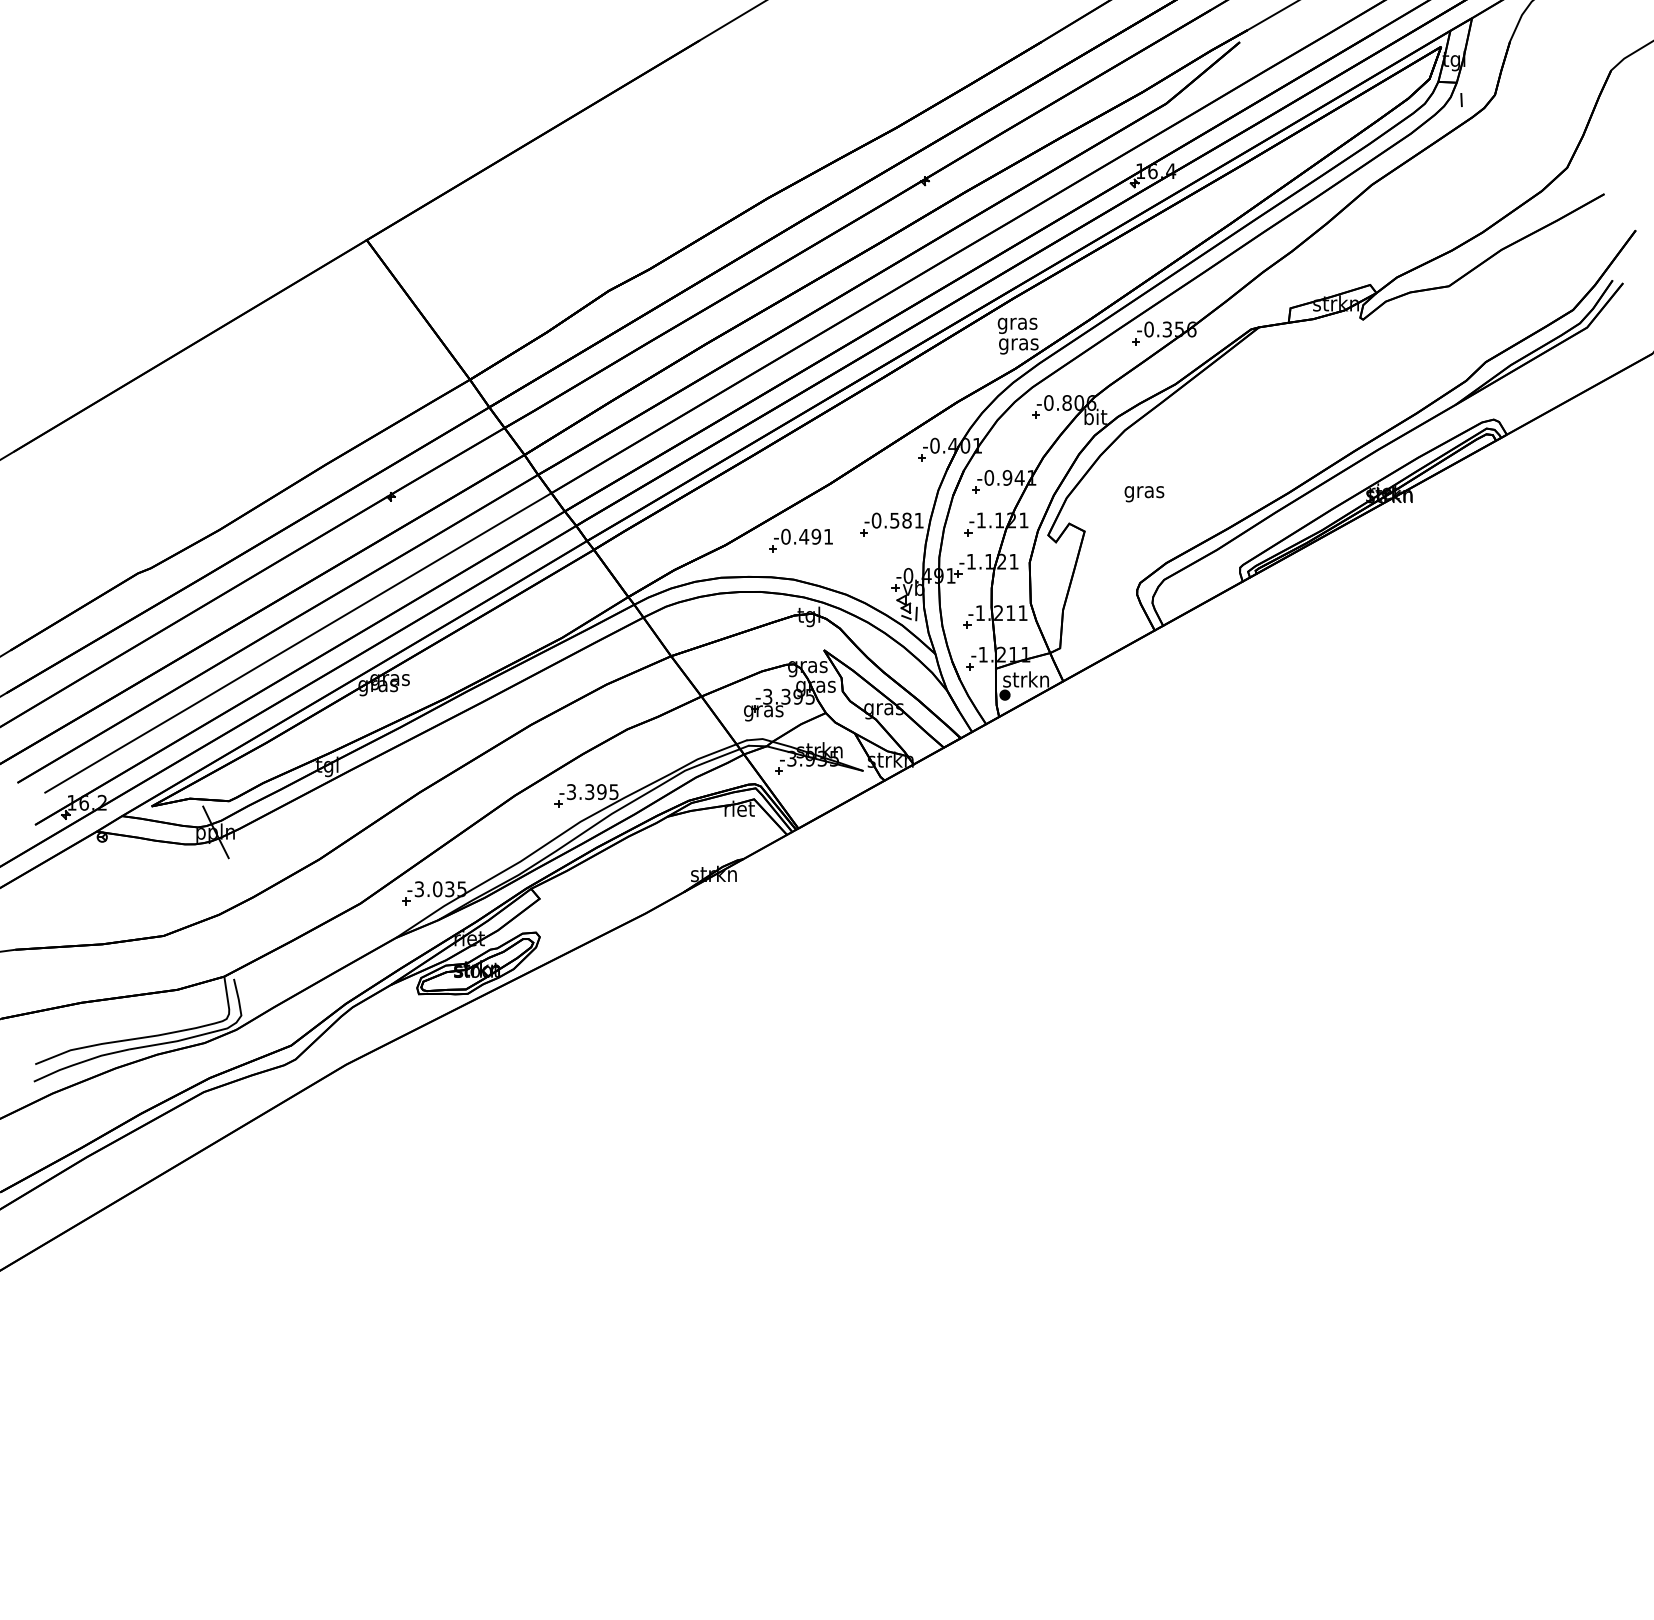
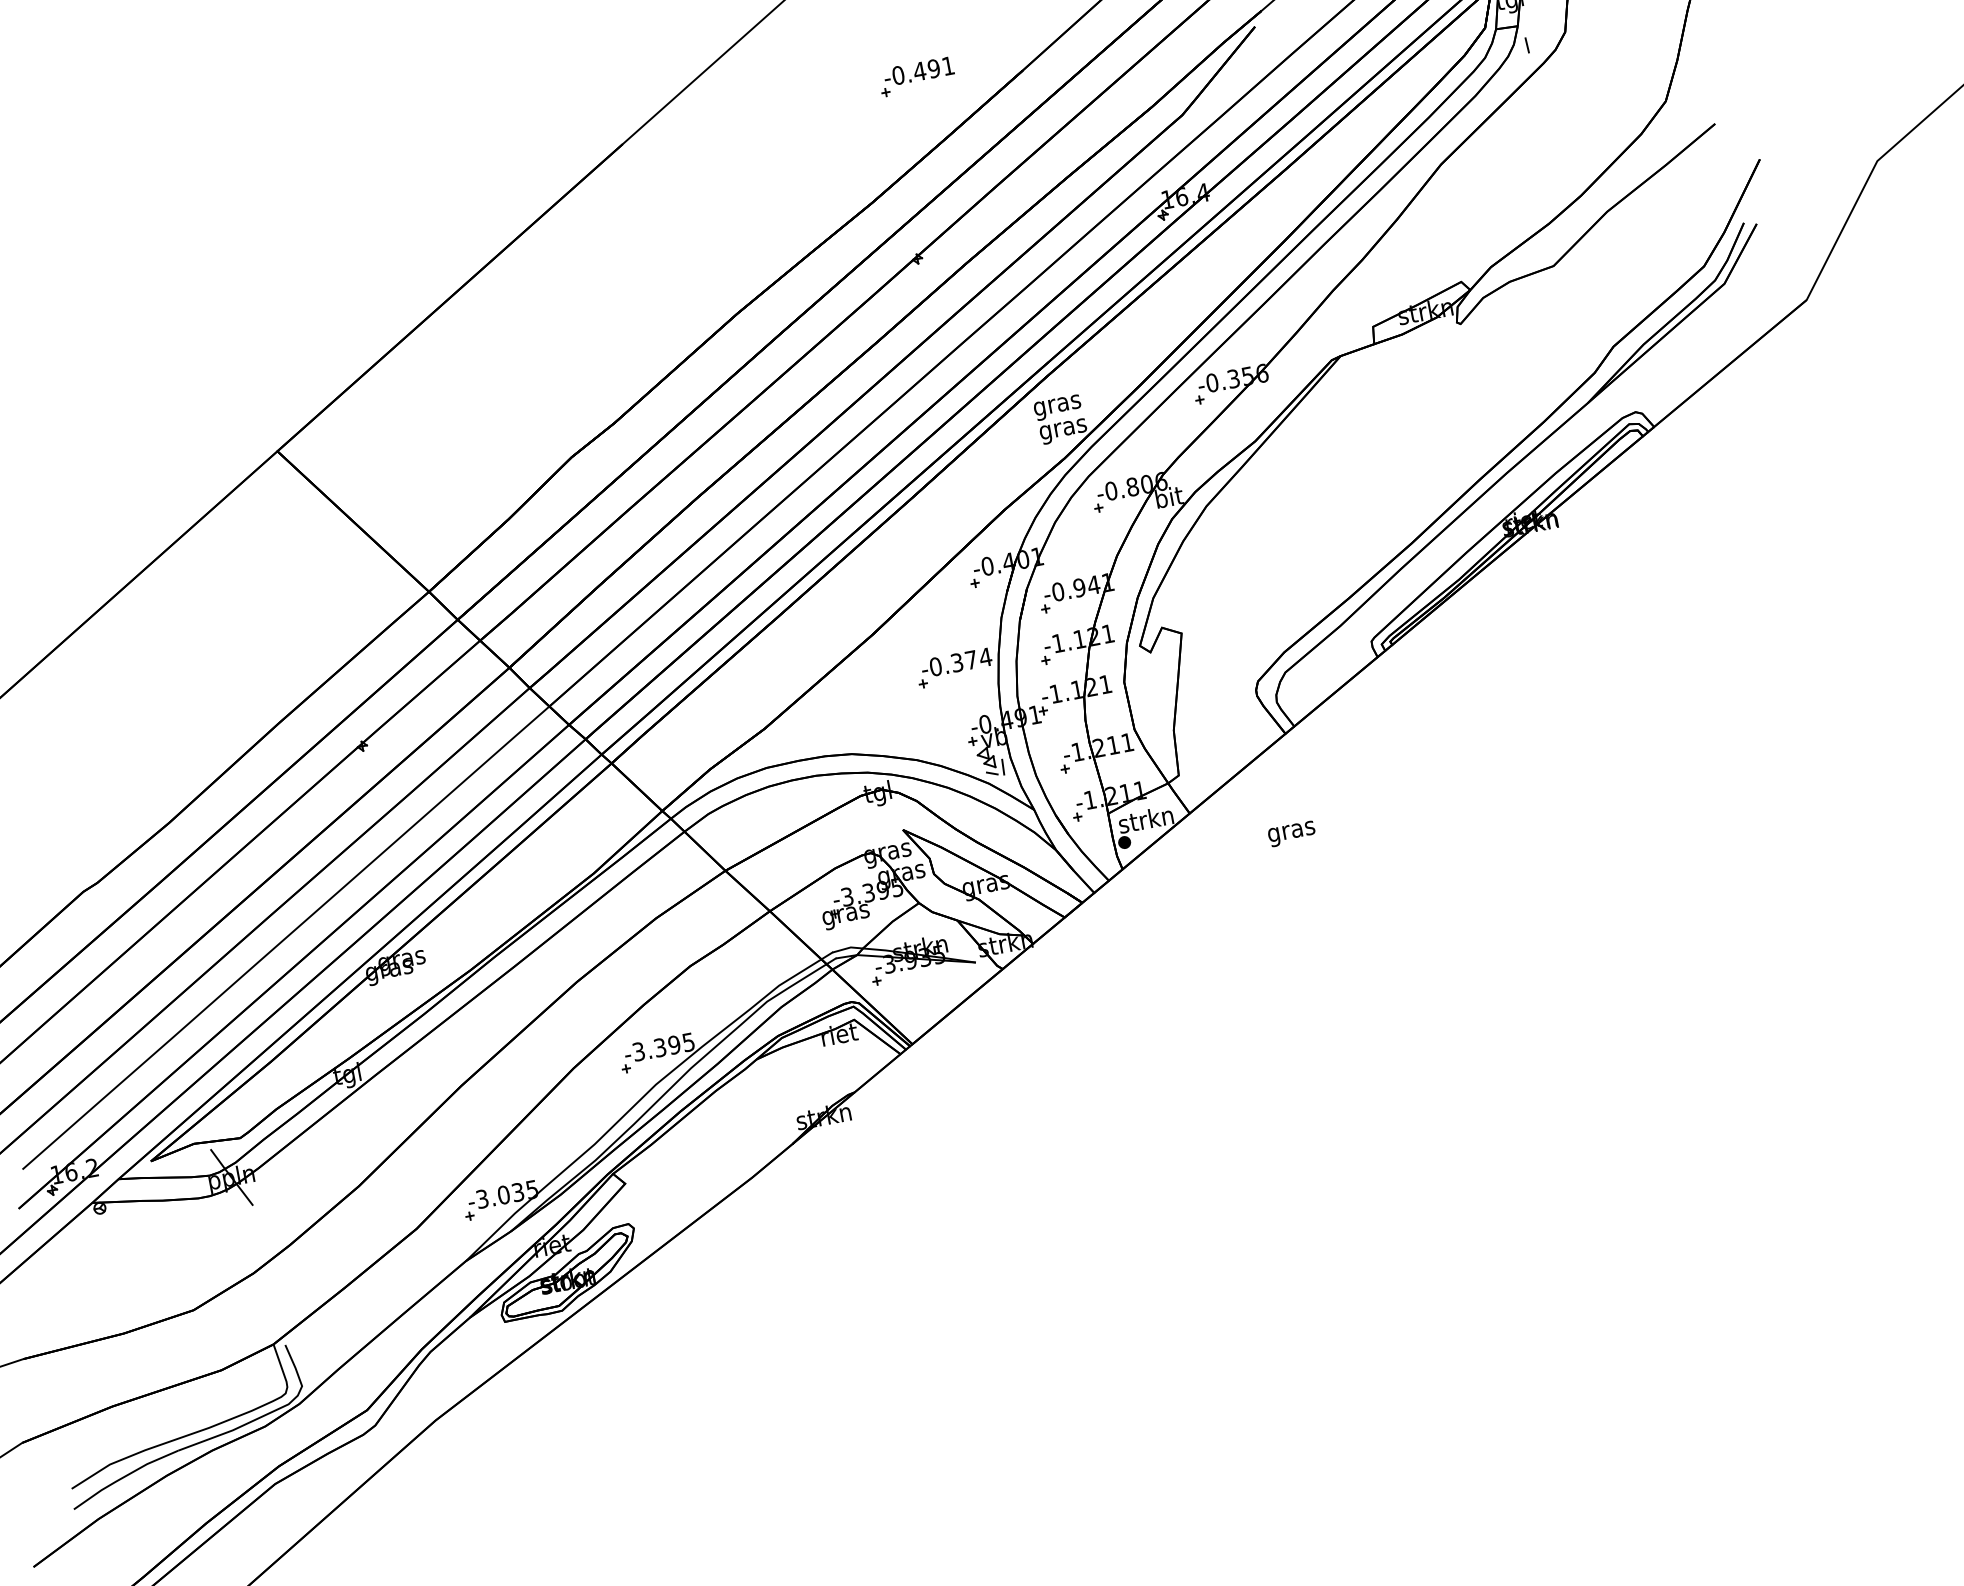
text: (1144, 494) -> (1292, 834), moved
text: (907, 520) -> (971, 659), -0.581 -> -0.374
part: (800, 540) -> (916, 76), moved

